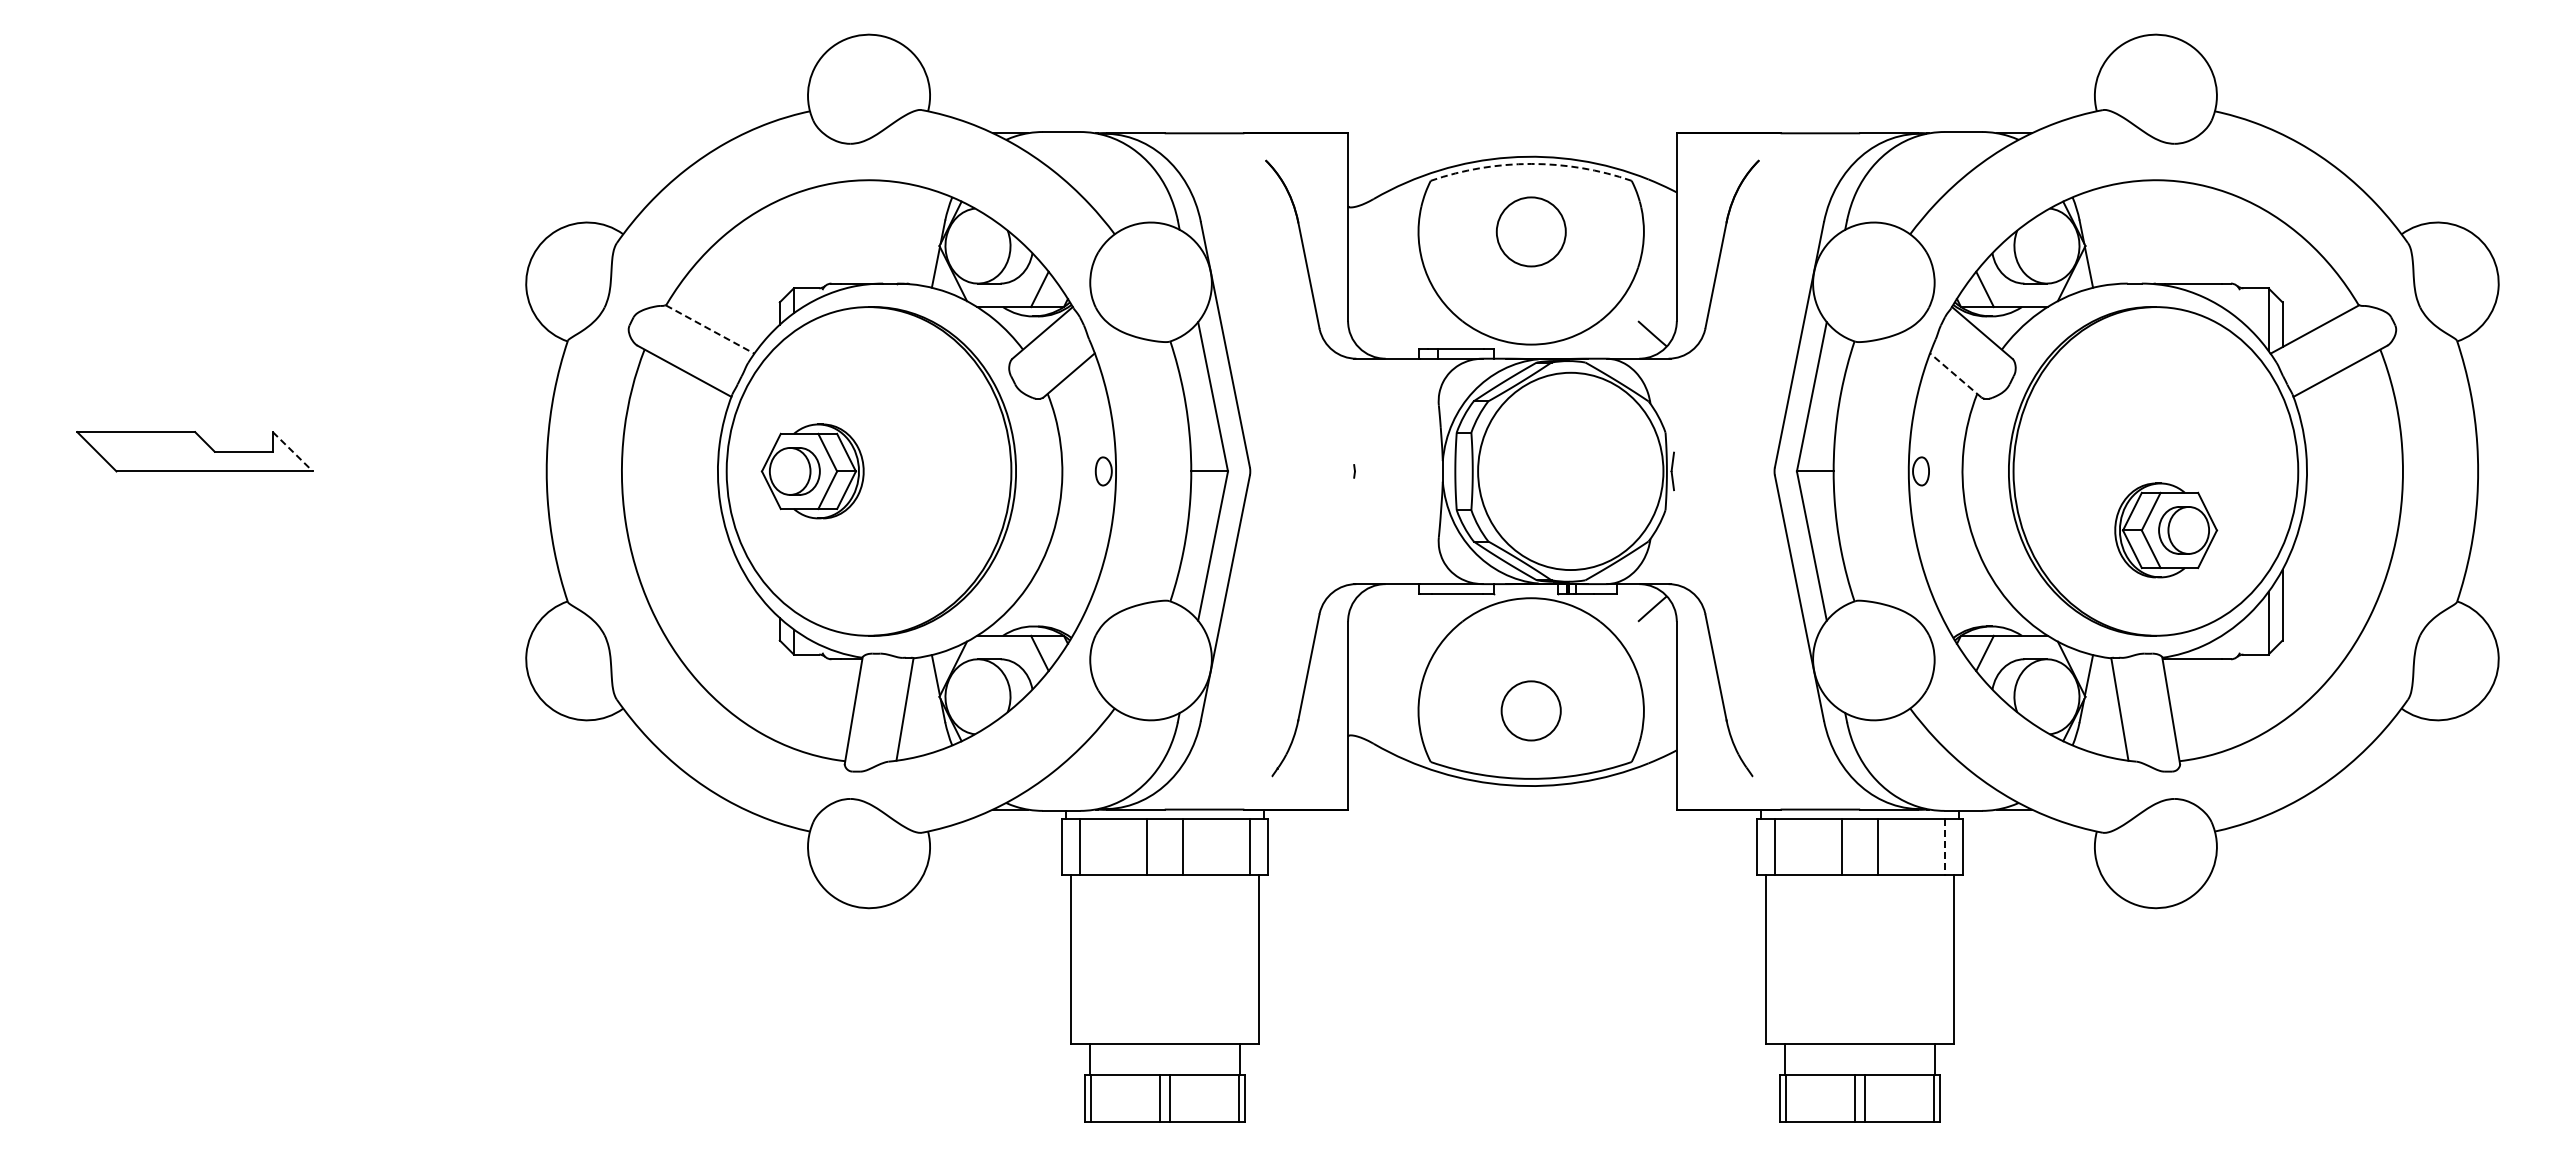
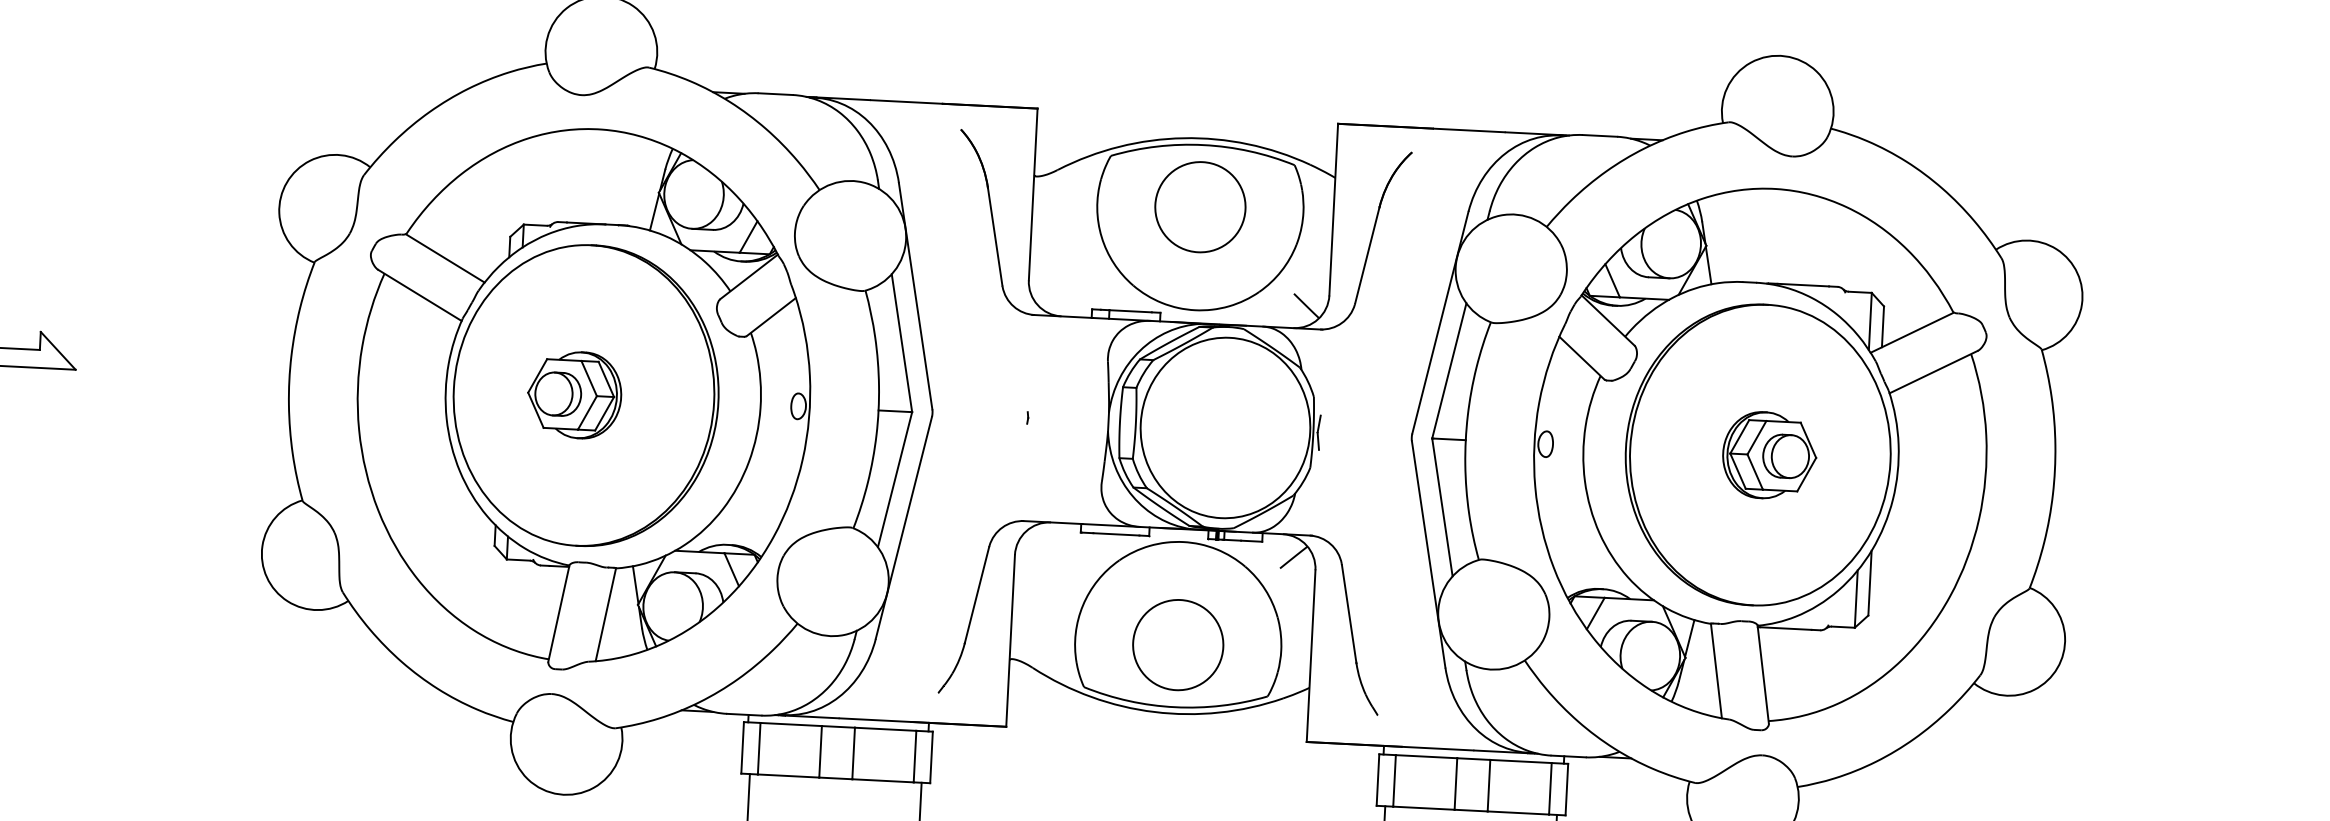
arc: (1531, 163) -> (1203, 144), dashed -> solid
circle: (1531, 231) -> (1200, 206), size x1.43
line: (710, 329) -> (445, 258), dashed -> solid
line: (1955, 375) -> (1581, 358), dashed -> solid
line: (293, 452) -> (58, 351), dashed -> solid
part: (812, 471) -> (574, 395), moved
part: (2166, 530) -> (1770, 455), moved
circle: (1530, 710) -> (1177, 644), size x1.67
line: (1945, 847) -> (1550, 789), dashed -> solid

